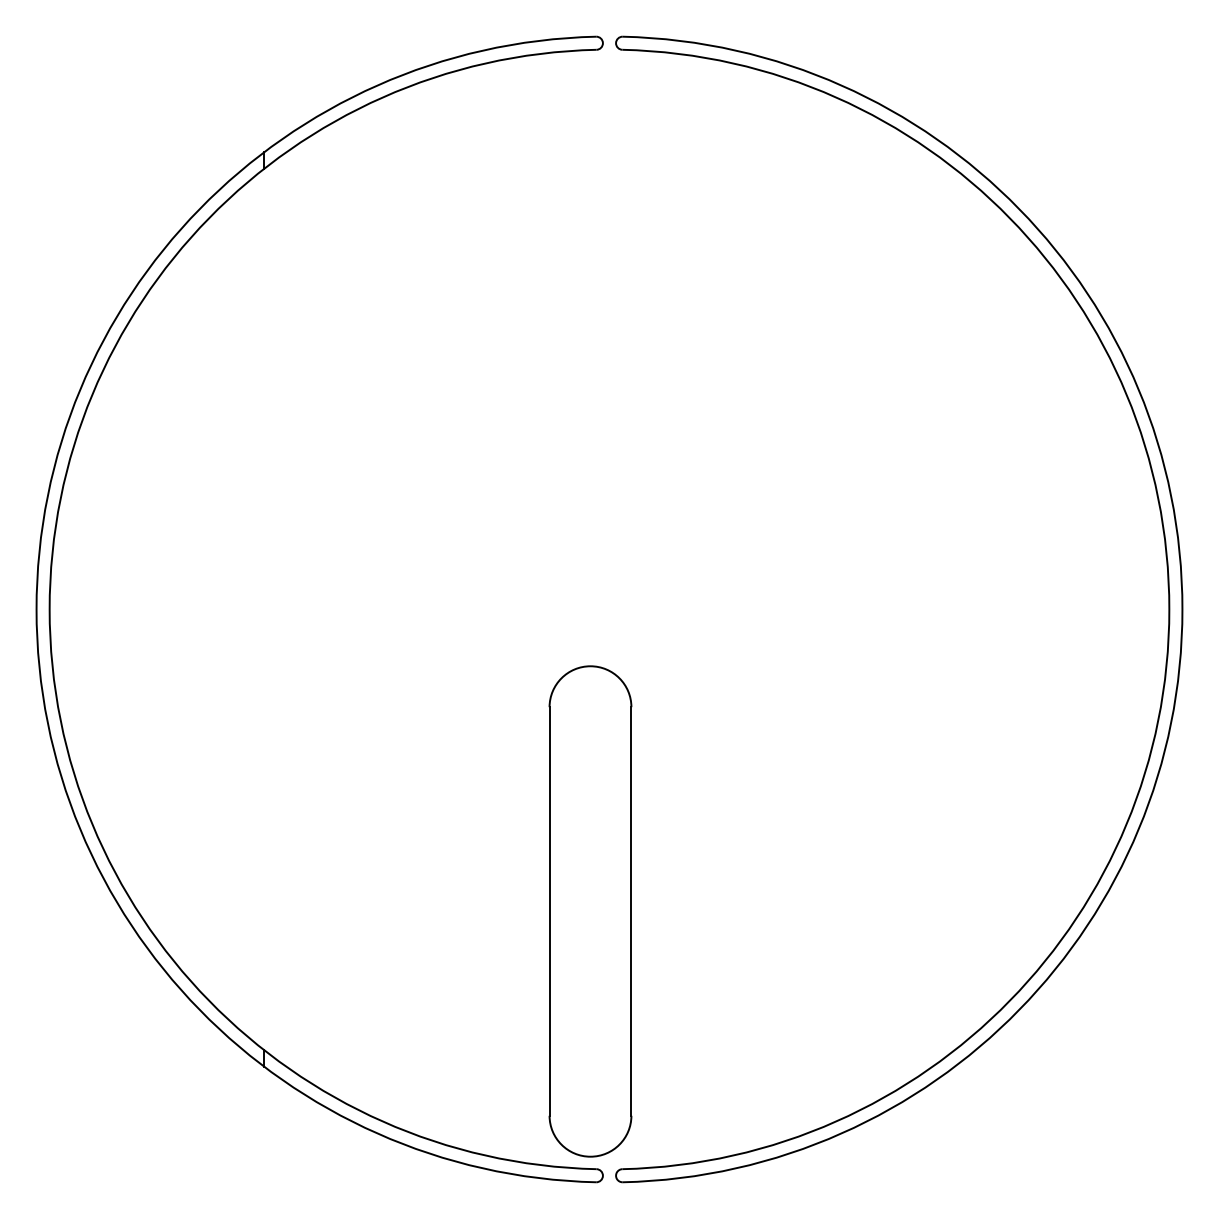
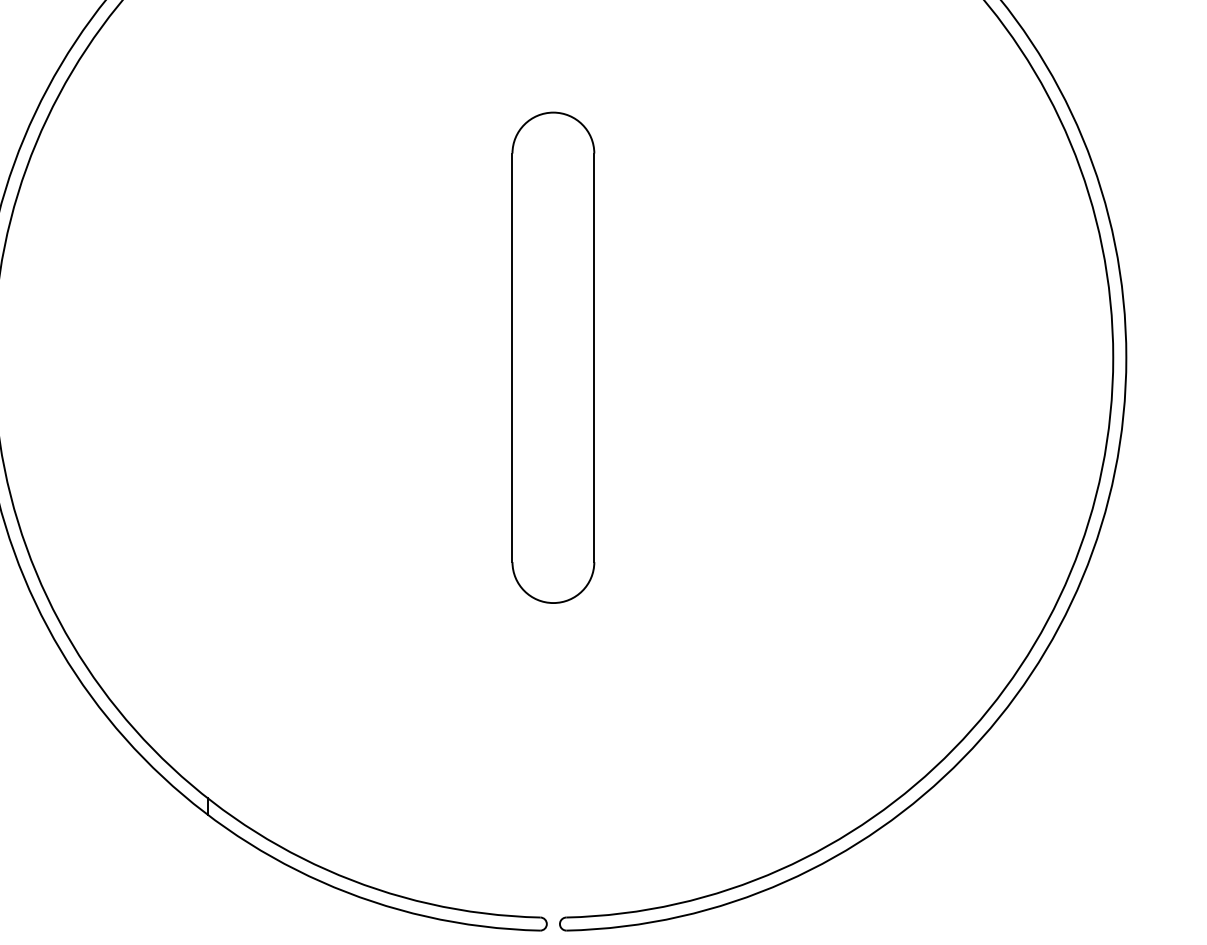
part: (590, 911) -> (553, 357), moved

